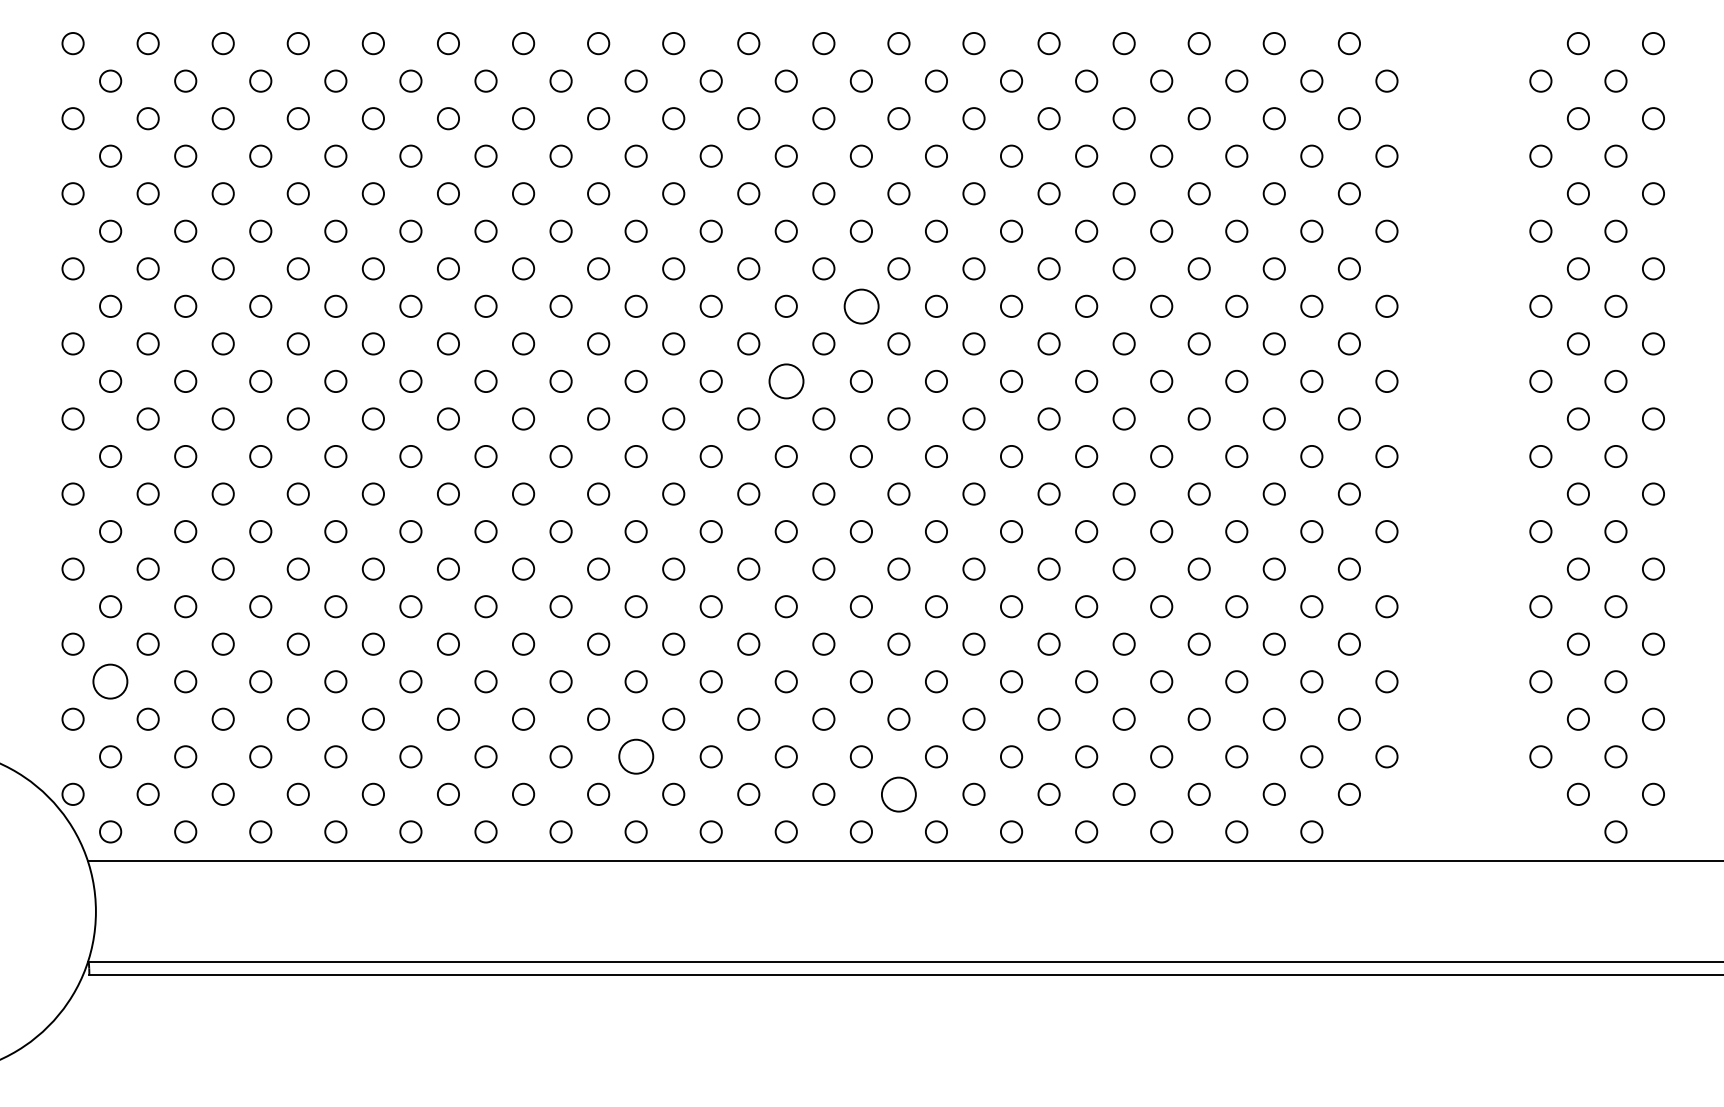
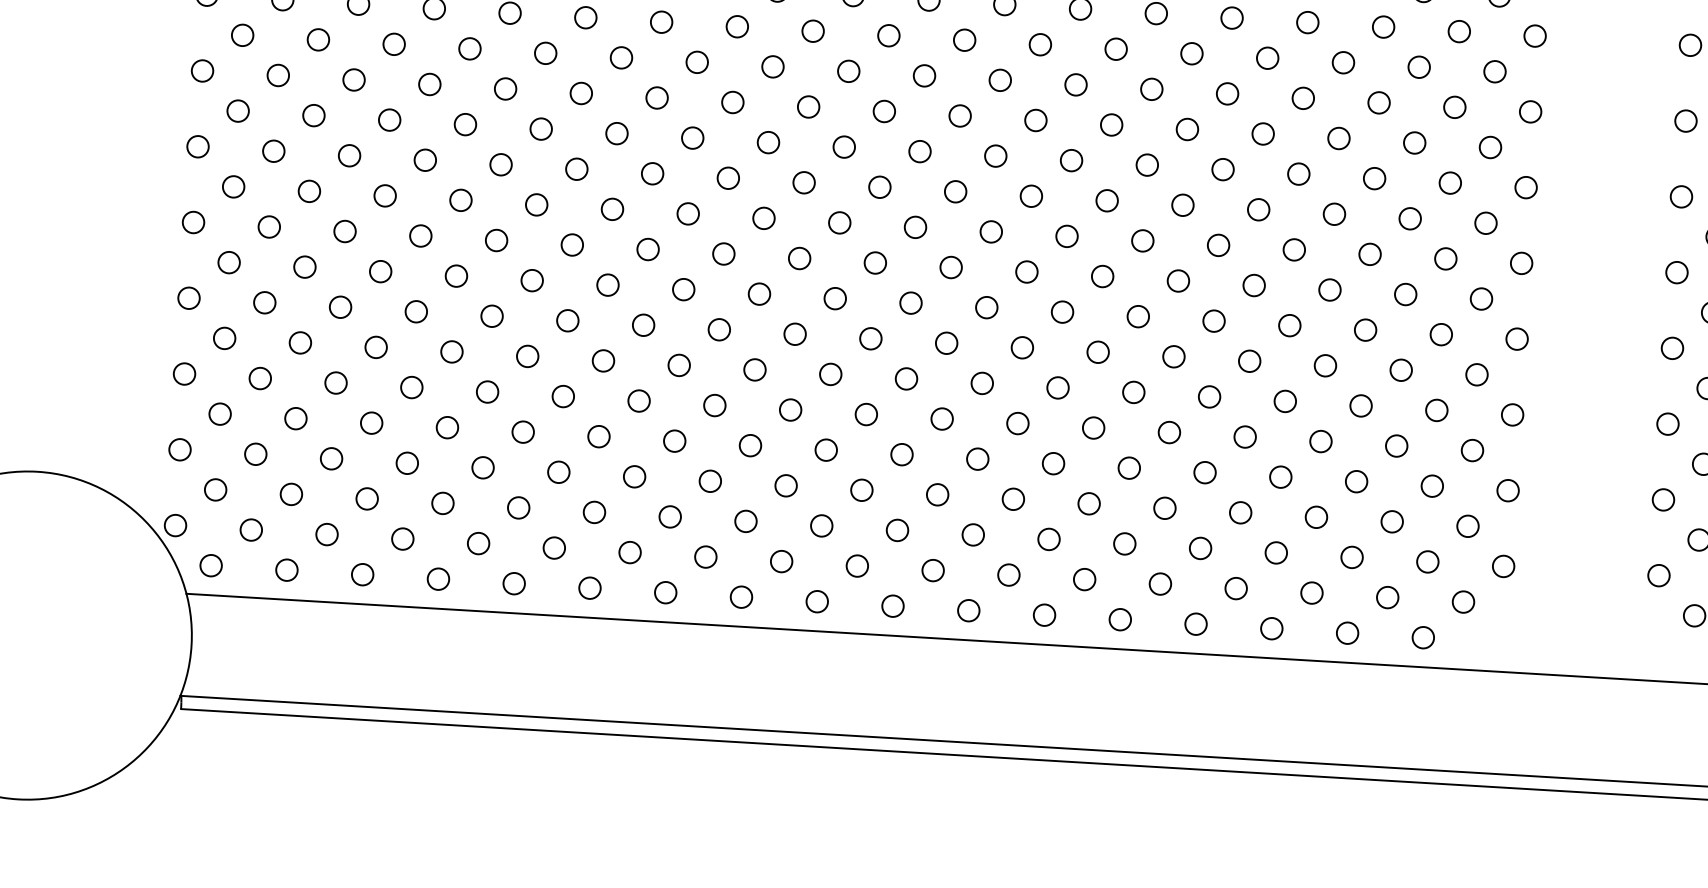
circle: (860, 305) -> (999, 79), size x0.62
circle: (785, 381) -> (919, 151), size x0.62
circle: (110, 681) -> (220, 413), size x0.62
circle: (635, 756) -> (745, 521), size x0.62
circle: (898, 793) -> (1008, 574), size x0.62

